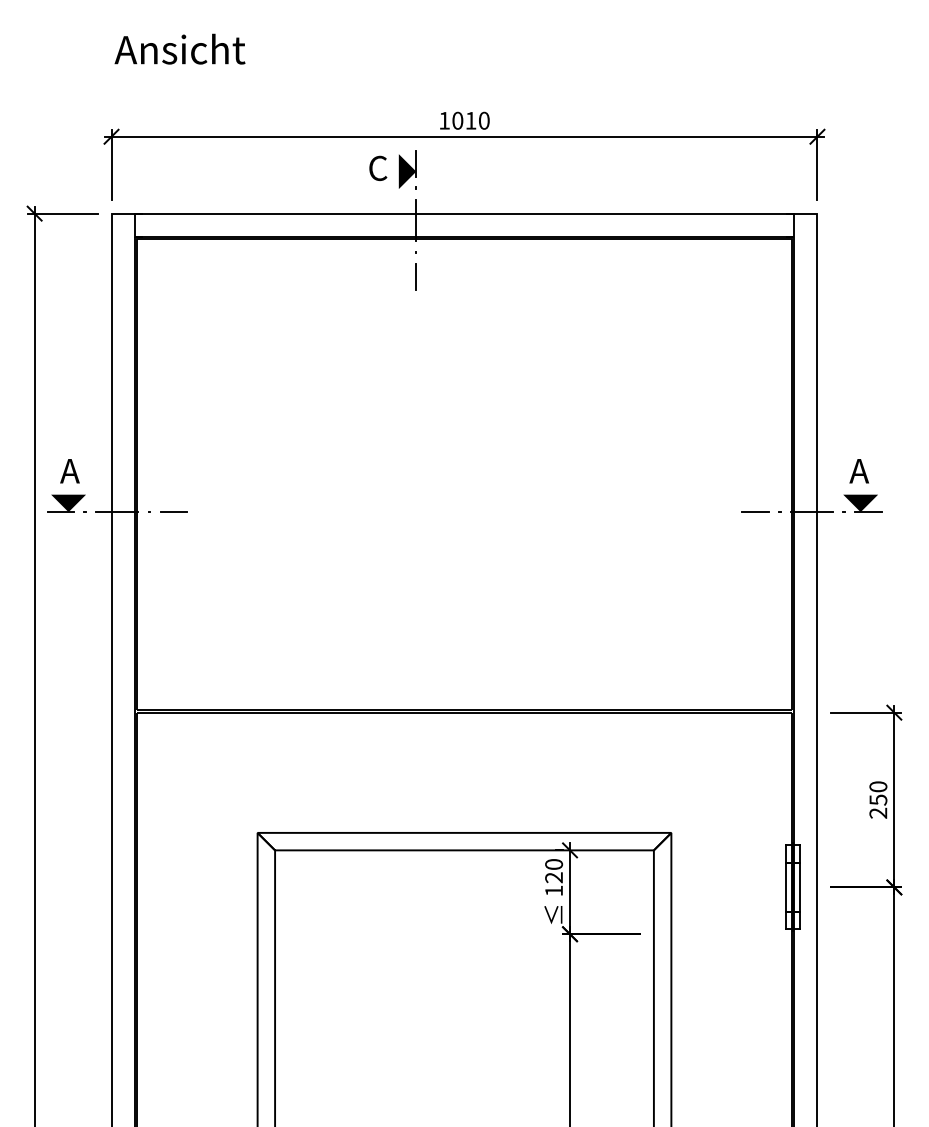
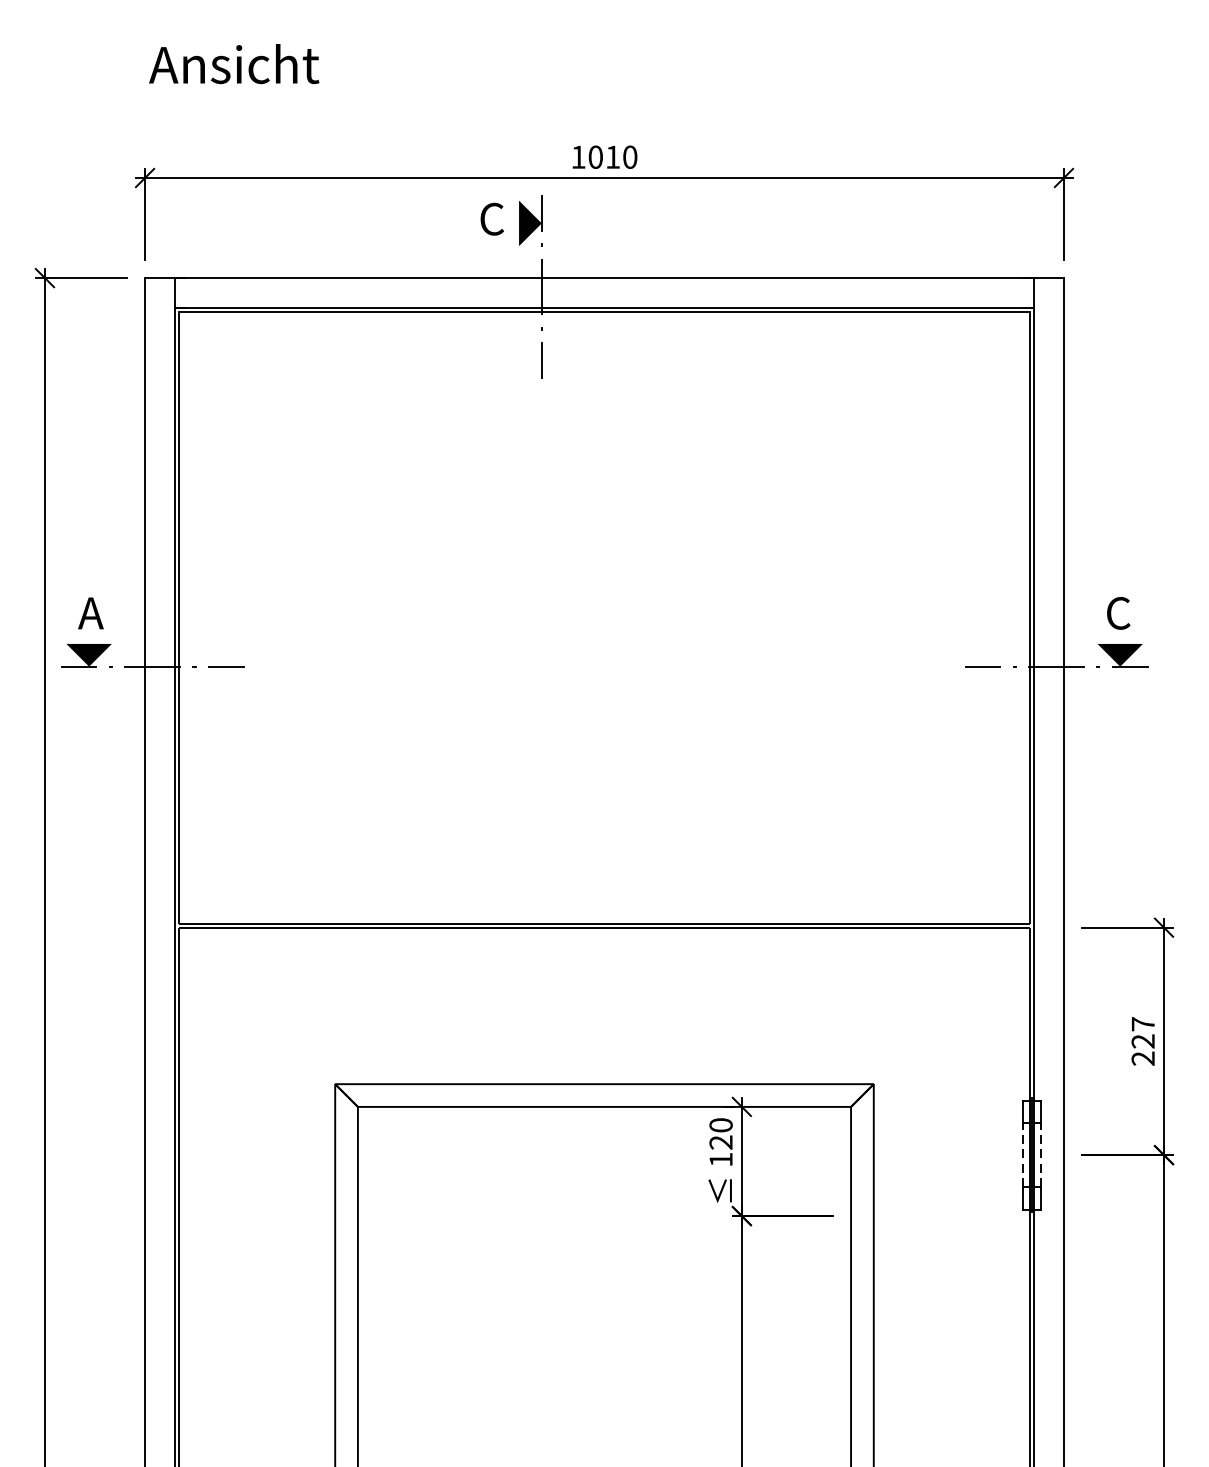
text: (859, 470) -> (1118, 612), A -> C
text: (878, 793) -> (1143, 1032), 250 -> 227
line: (786, 886) -> (1023, 1153), solid -> dashed
line: (799, 886) -> (1040, 1153), solid -> dashed

